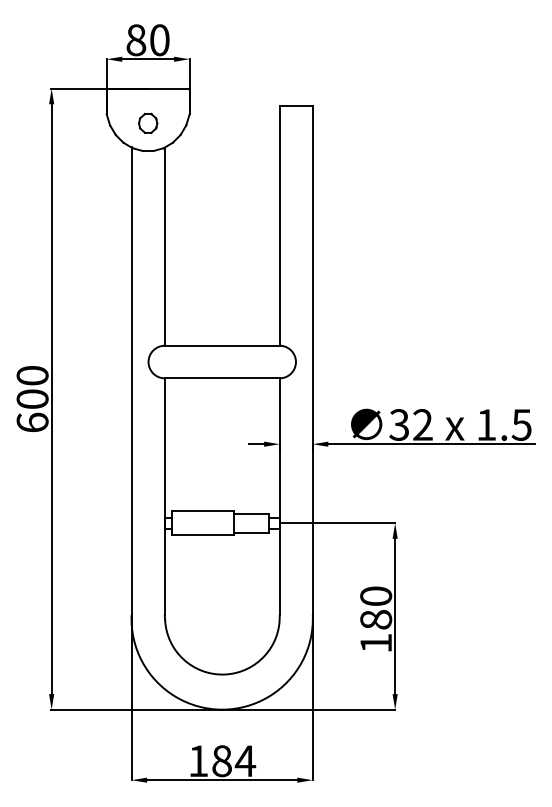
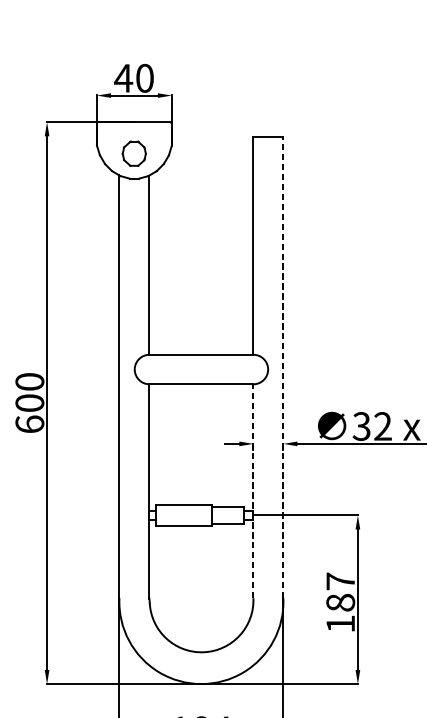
text: (135, 40) -> (122, 78), 80 -> 40
part: (148, 122) -> (134, 152), size x1.4
line: (312, 360) -> (283, 368), solid -> dashed
line: (279, 496) -> (253, 491), solid -> dashed
text: (376, 595) -> (341, 580), 180 -> 187

